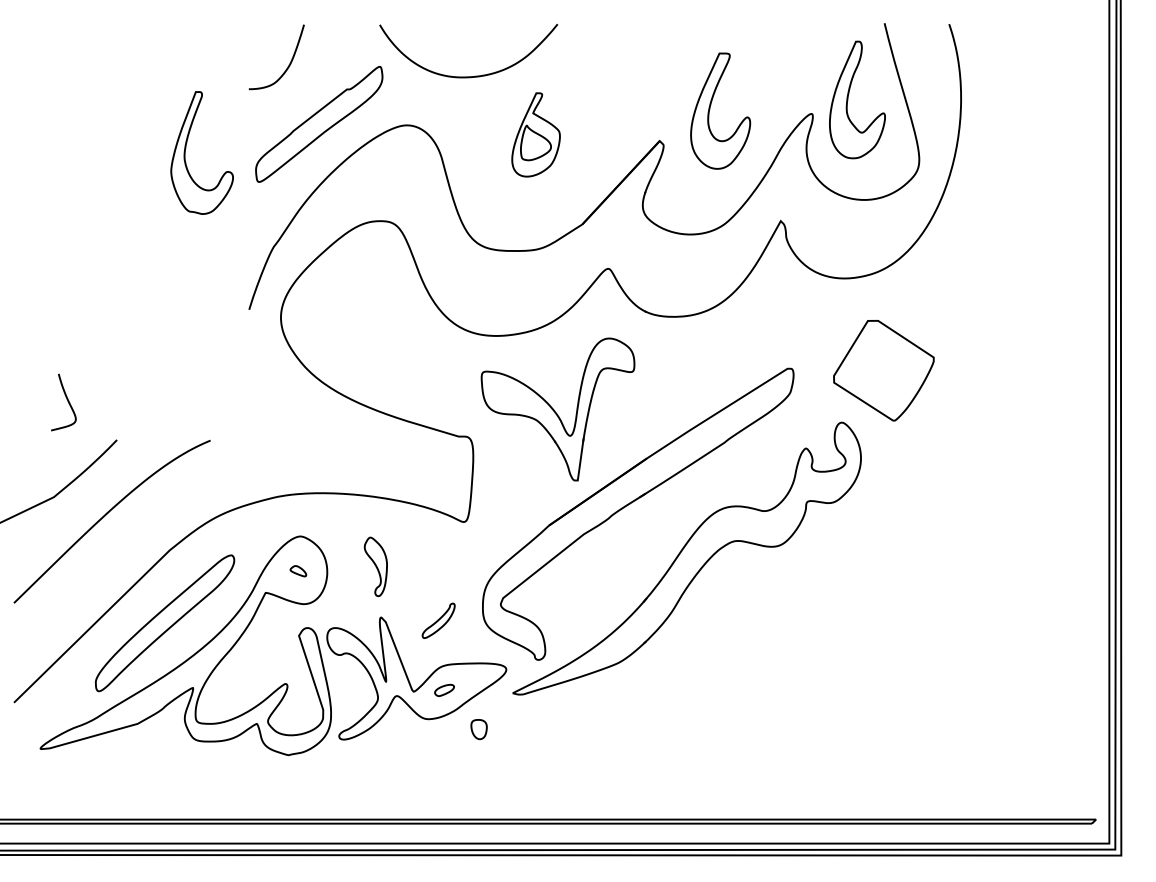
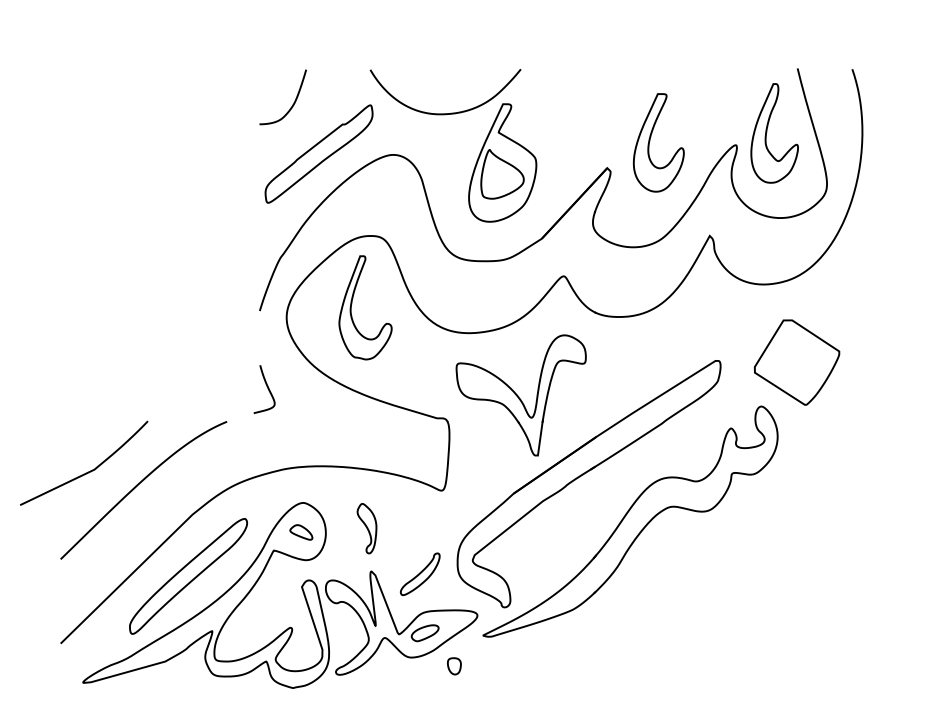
part: (535, 134) -> (502, 162), size x1.67
part: (186, 148) -> (352, 303), moved
curve: (67, 401) -> (267, 388), moved
part: (298, 570) -> (301, 531), size x1.67
part: (438, 620) -> (420, 574), size x1.43
part: (444, 690) -> (425, 633), size x1.67

